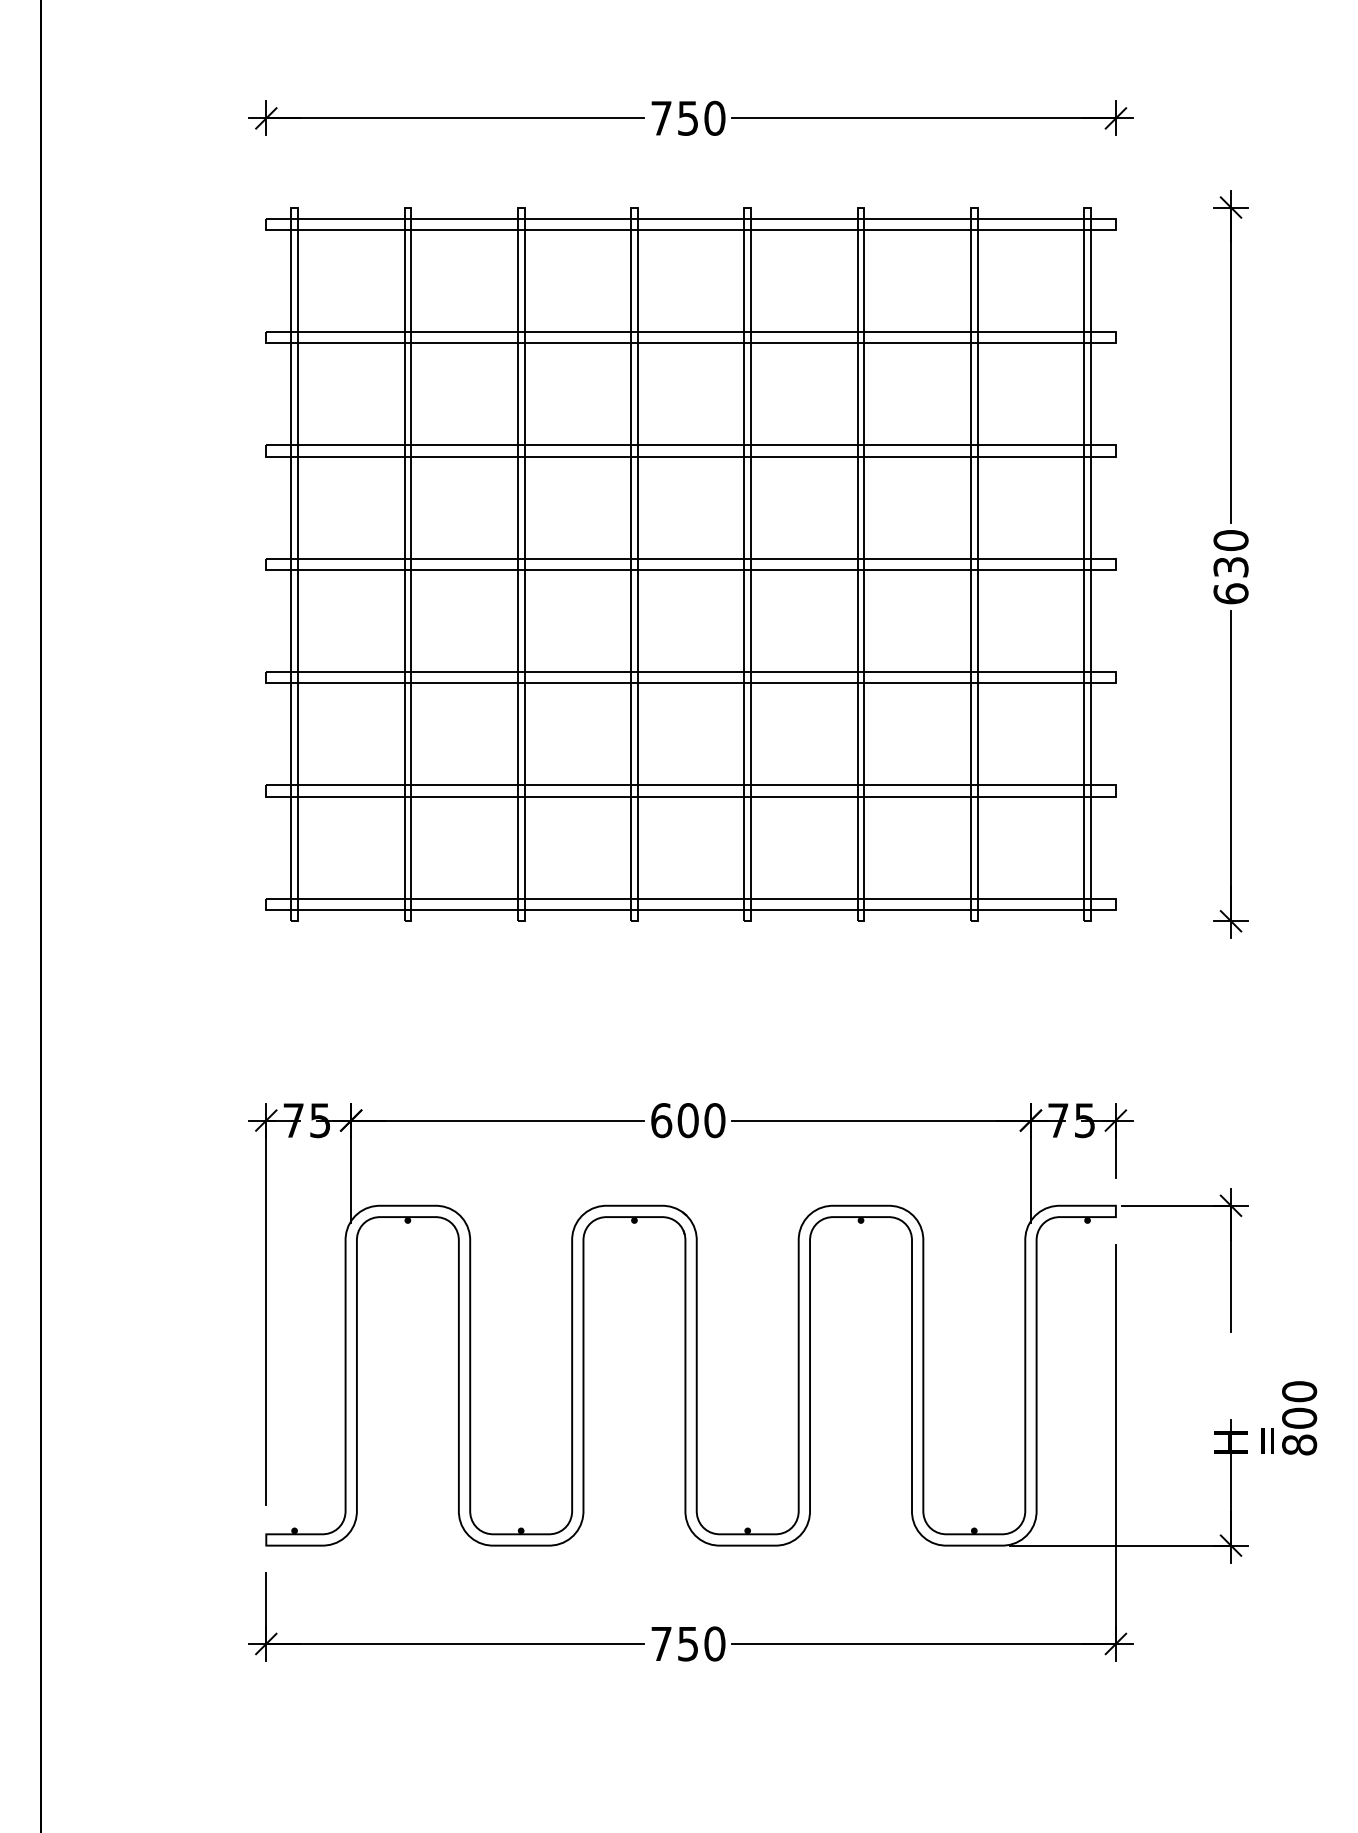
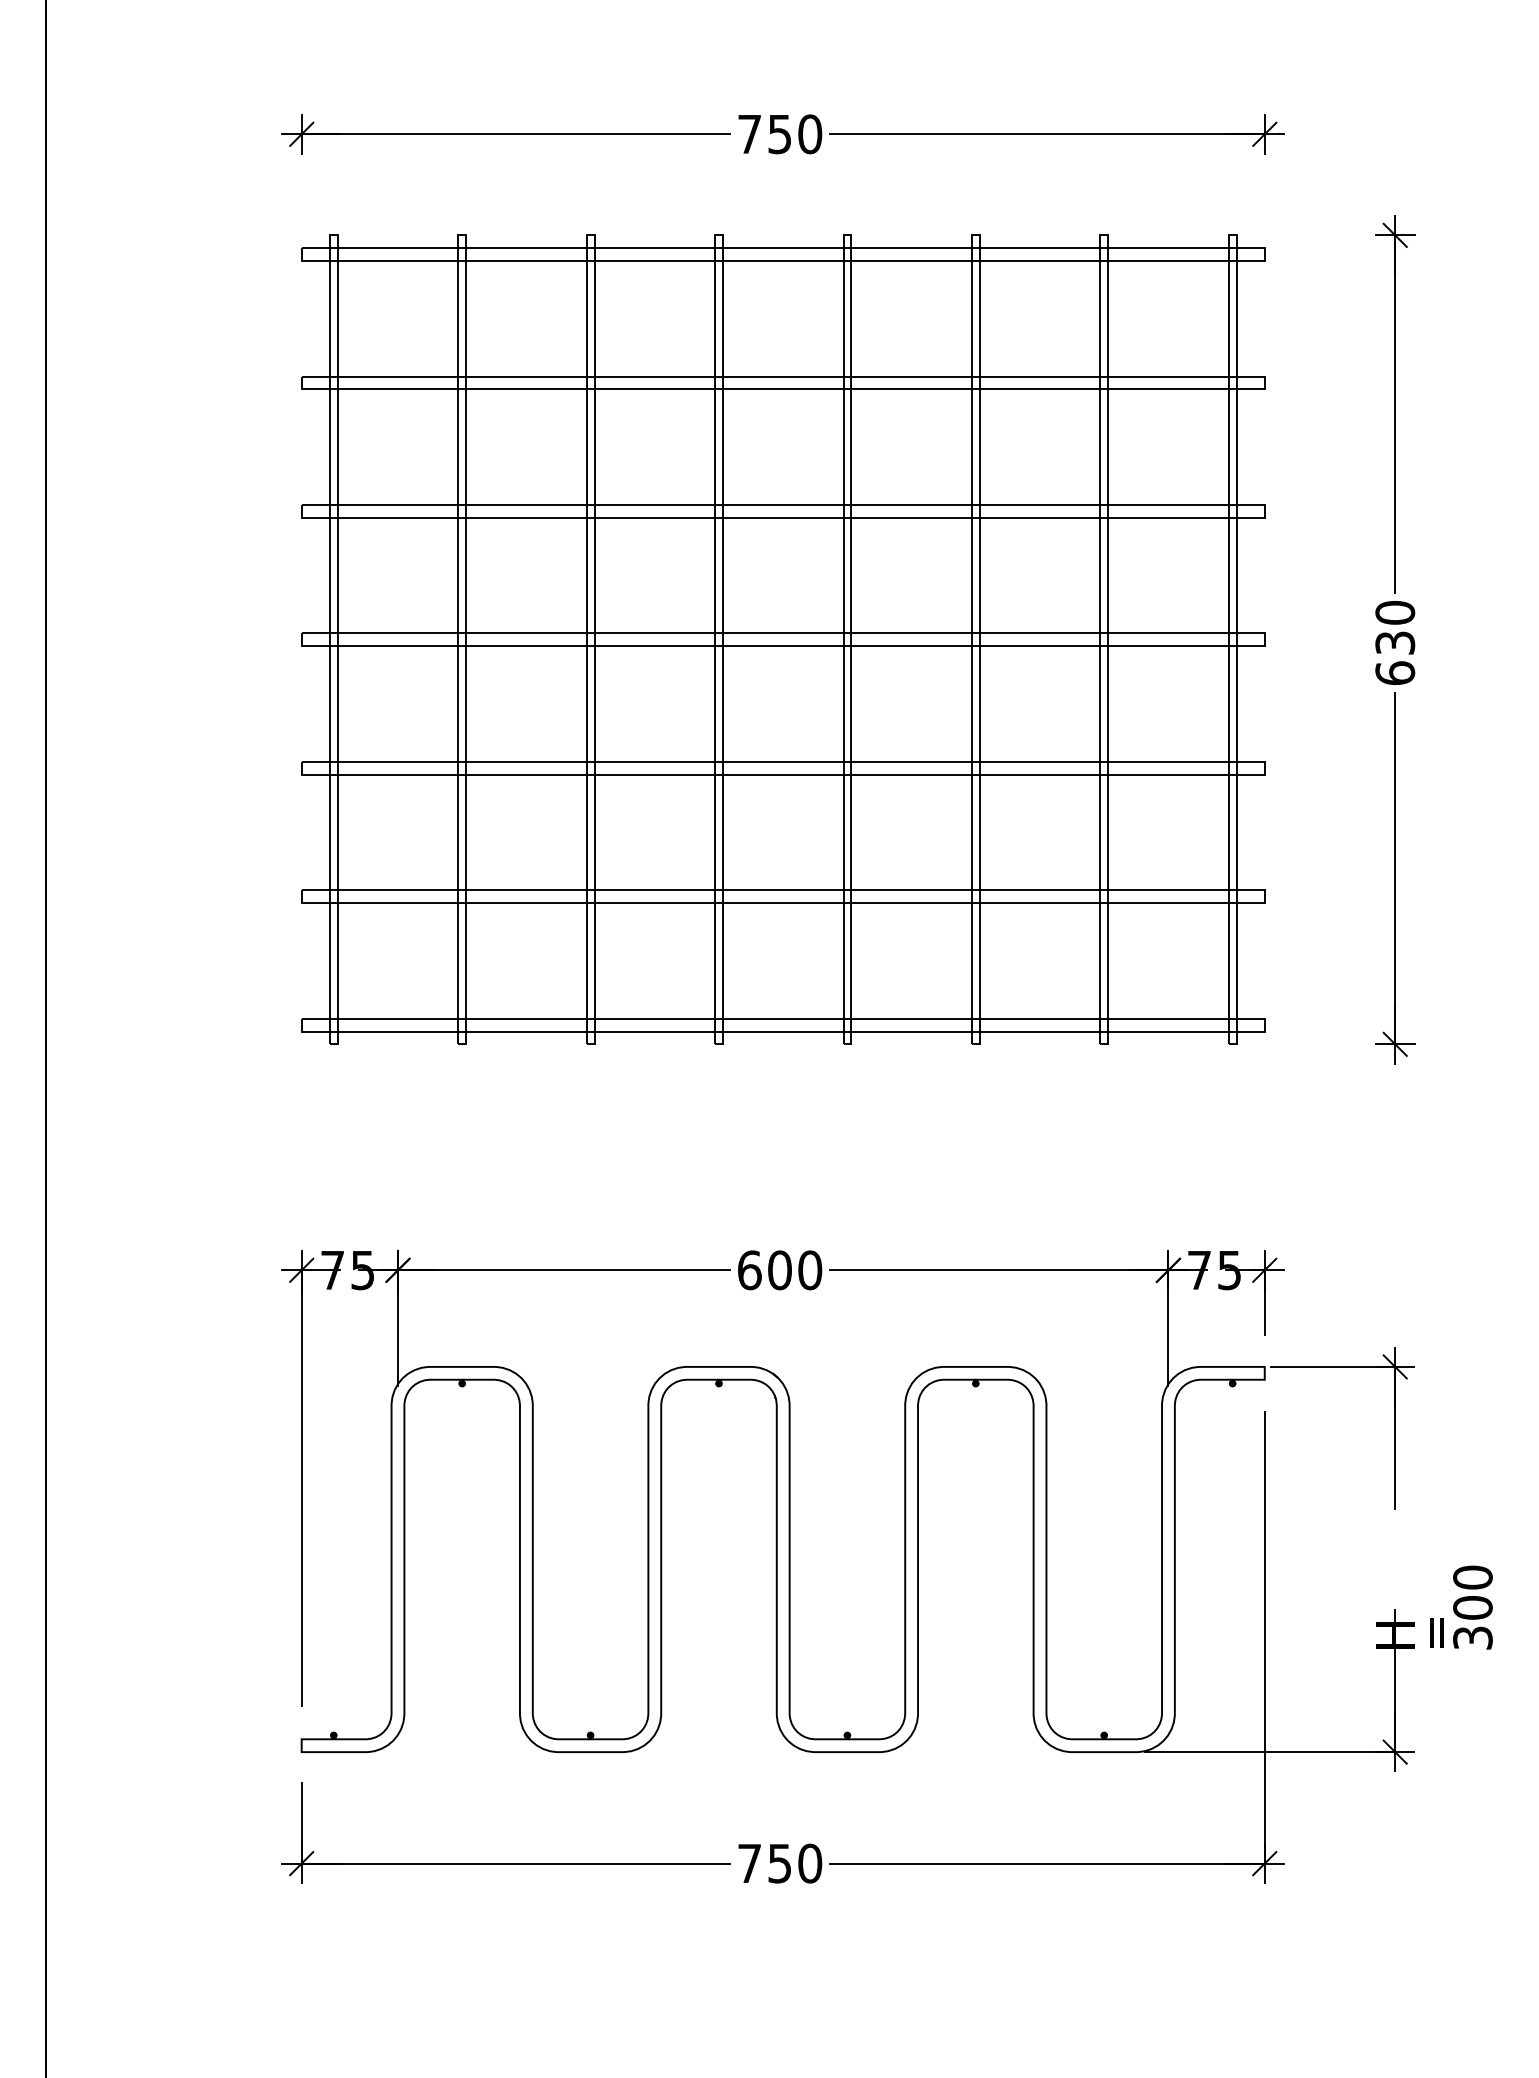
text: (1299, 1444) -> (1472, 1637), 800 -> 300

